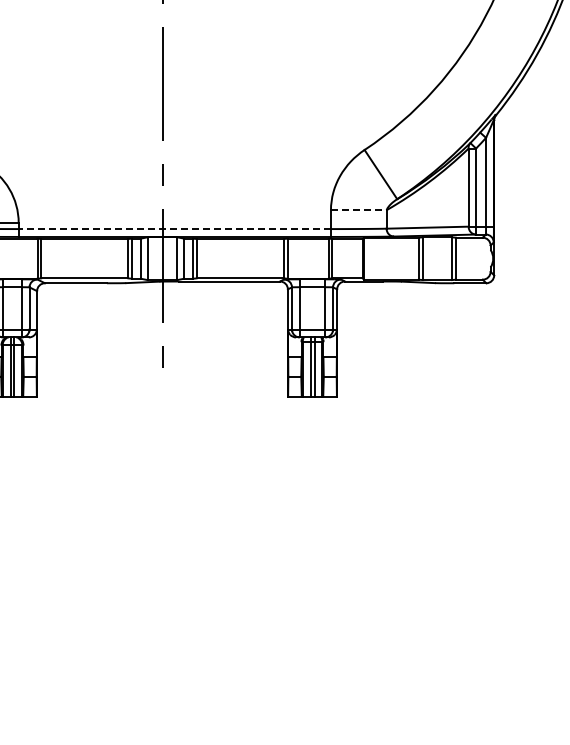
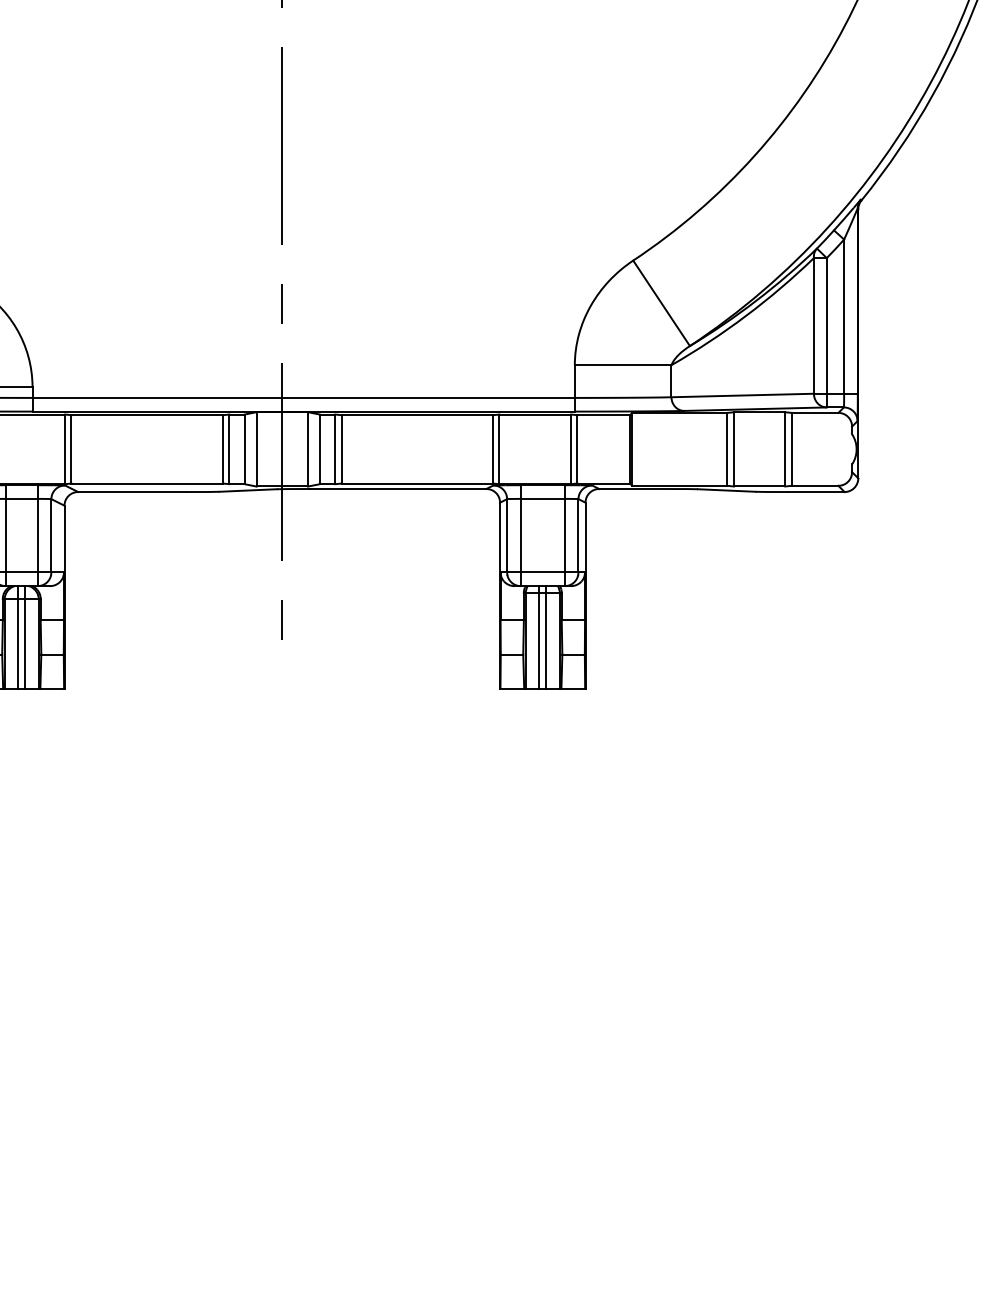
line: (358, 210) -> (622, 365), dashed -> solid
line: (174, 229) -> (303, 398), dashed -> solid

